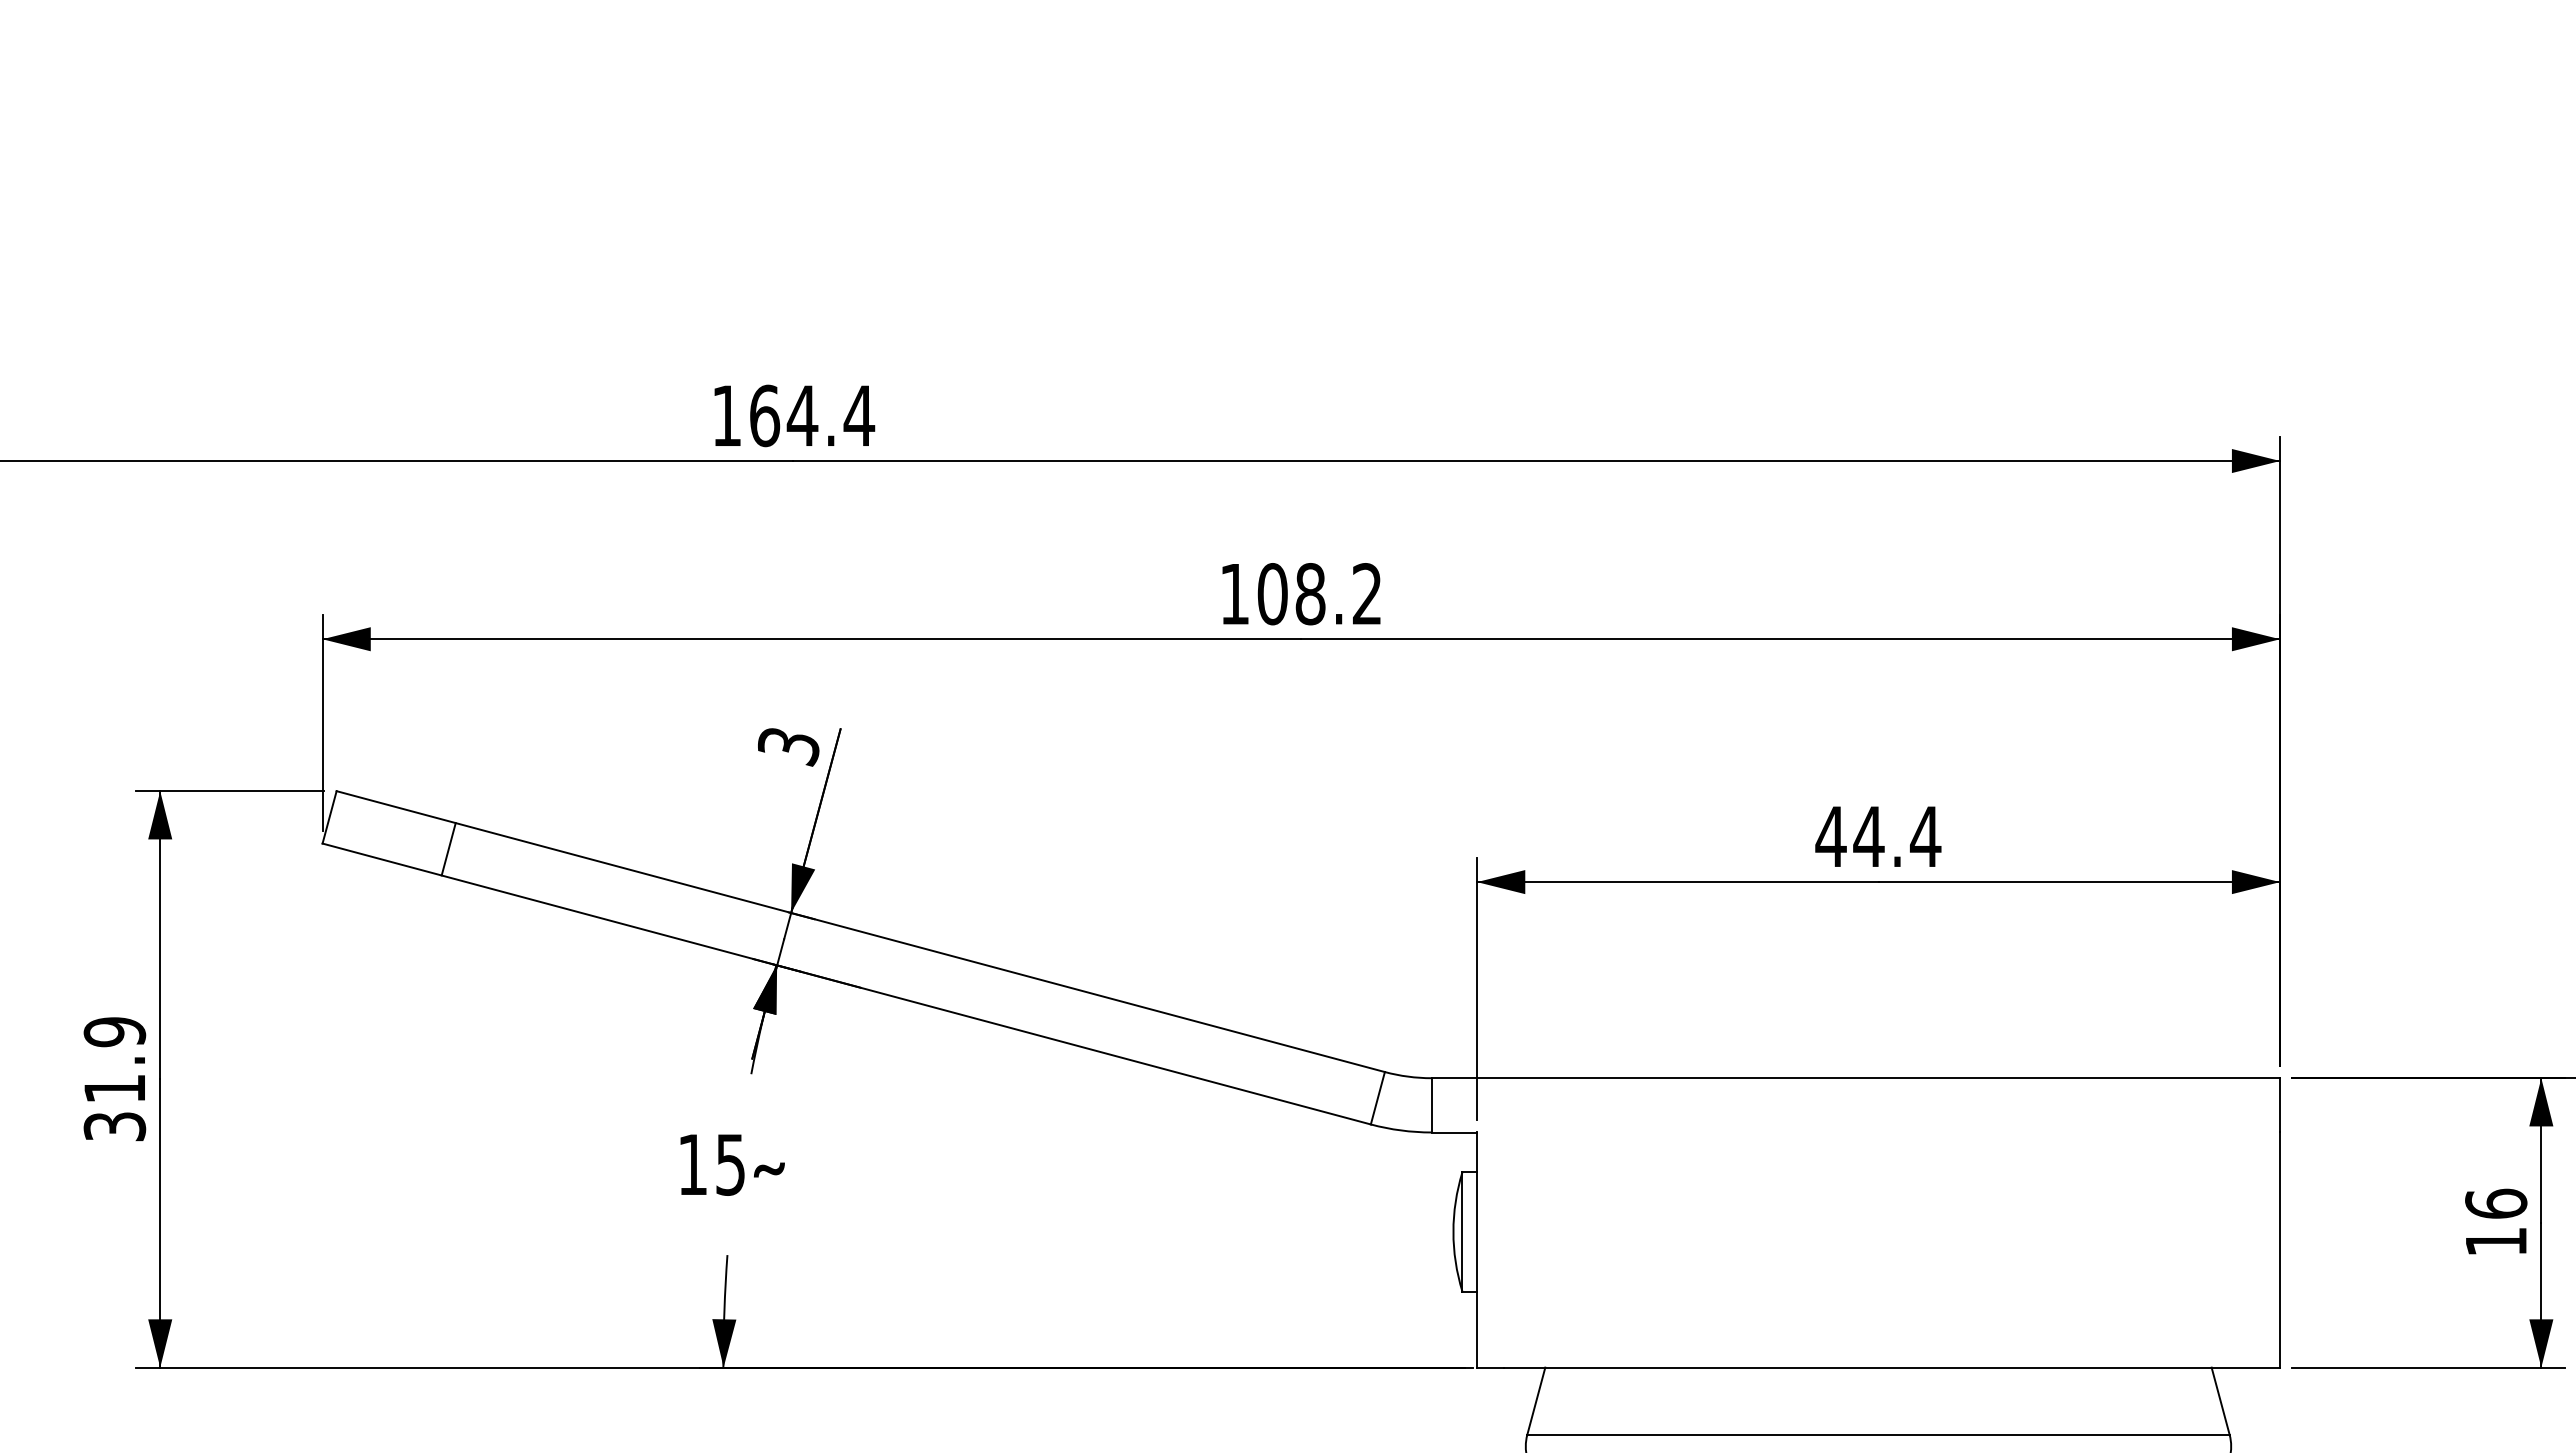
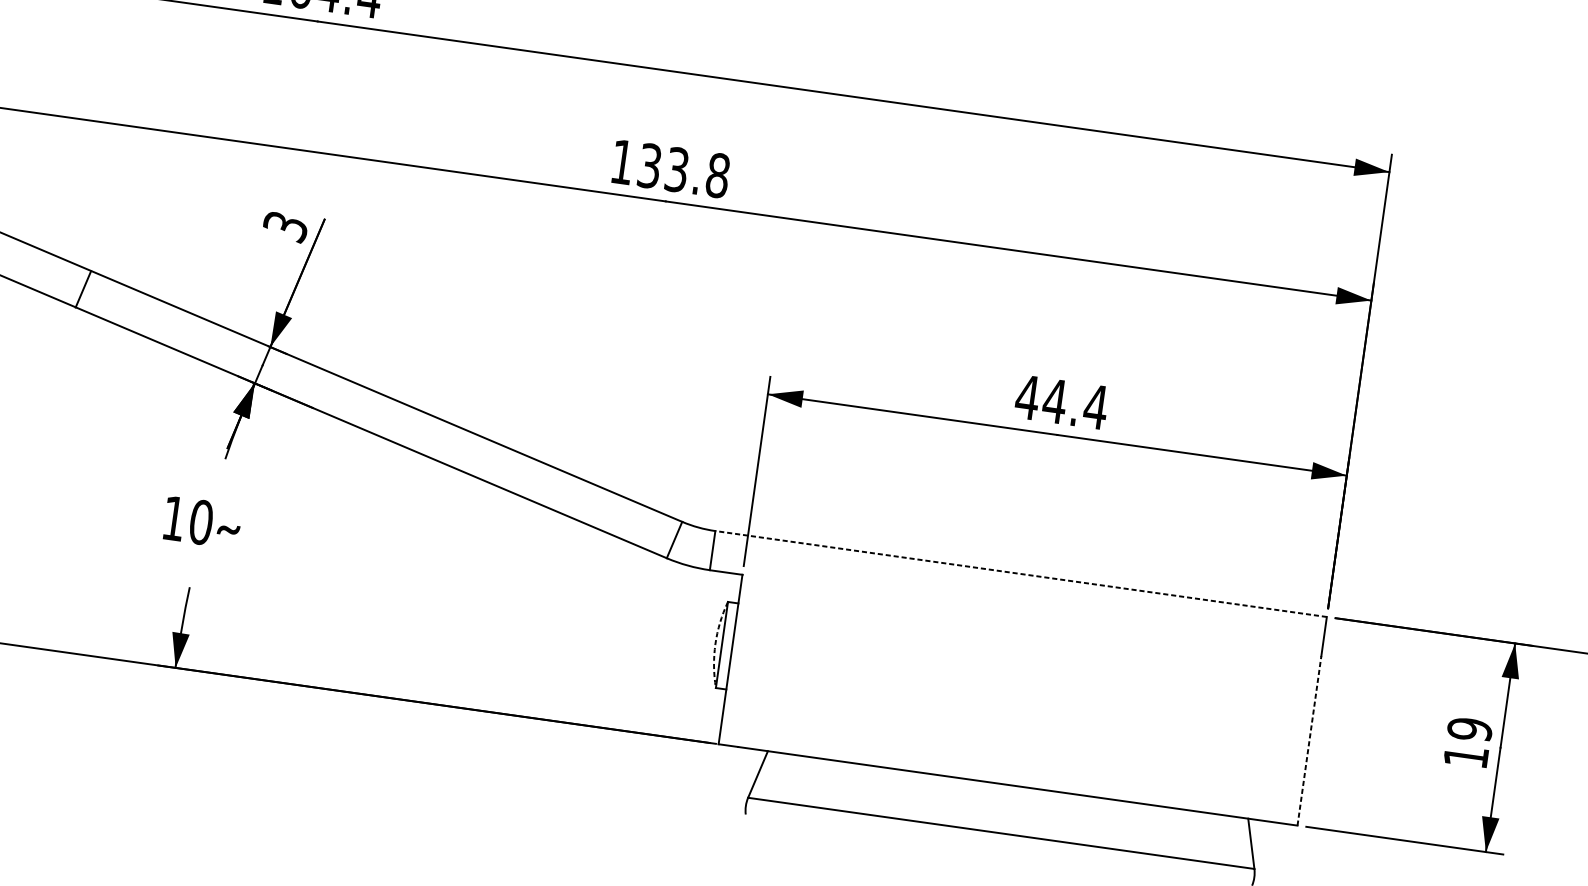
text: (1319, 594) -> (683, 171), 108.2 -> 133.8
line: (448, 849) -> (83, 289), moved
line: (1855, 1078) -> (1020, 574), solid -> dashed
text: (730, 1164) -> (201, 522), 15 -> 10
text: (2496, 1203) -> (1470, 729), 16 -> 19
arc: (1453, 1231) -> (715, 643), solid -> dashed
line: (2280, 1250) -> (1309, 741), solid -> dashed

